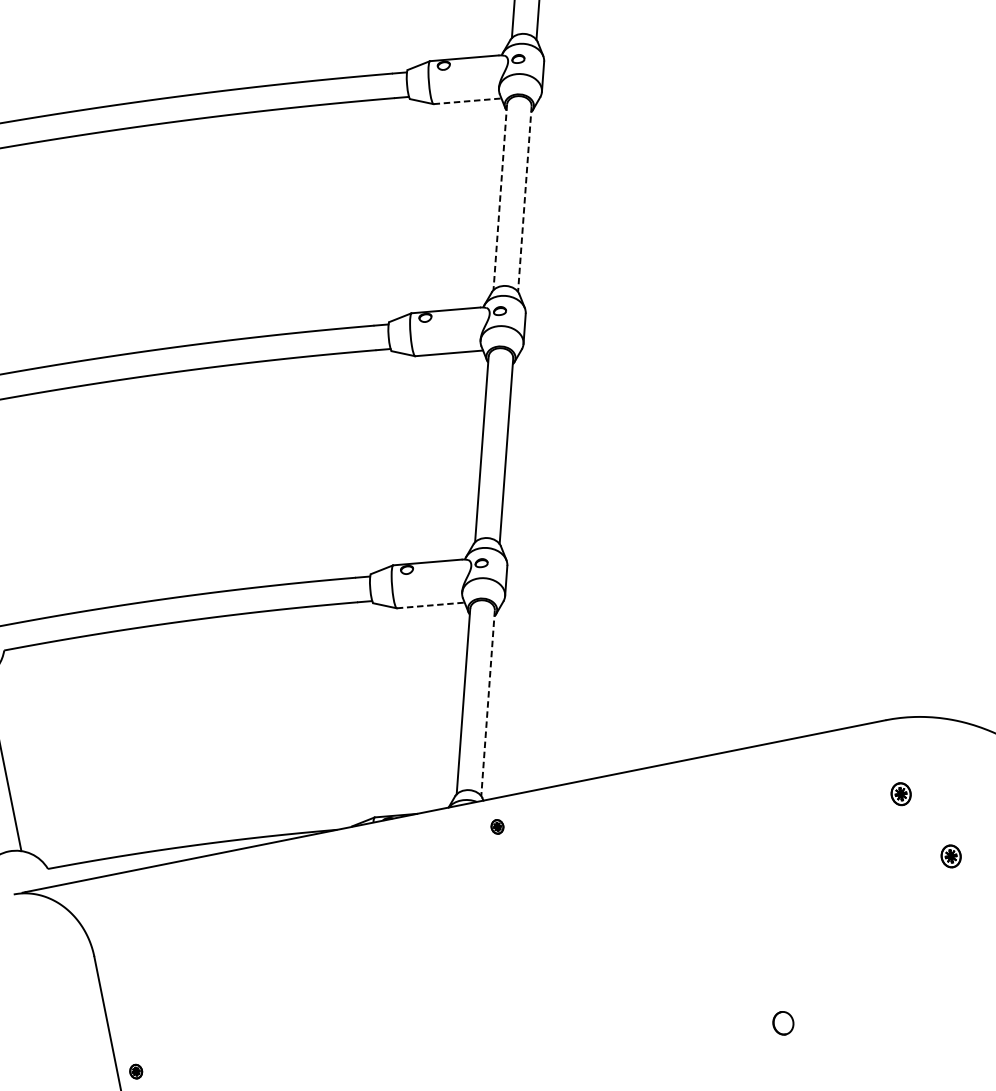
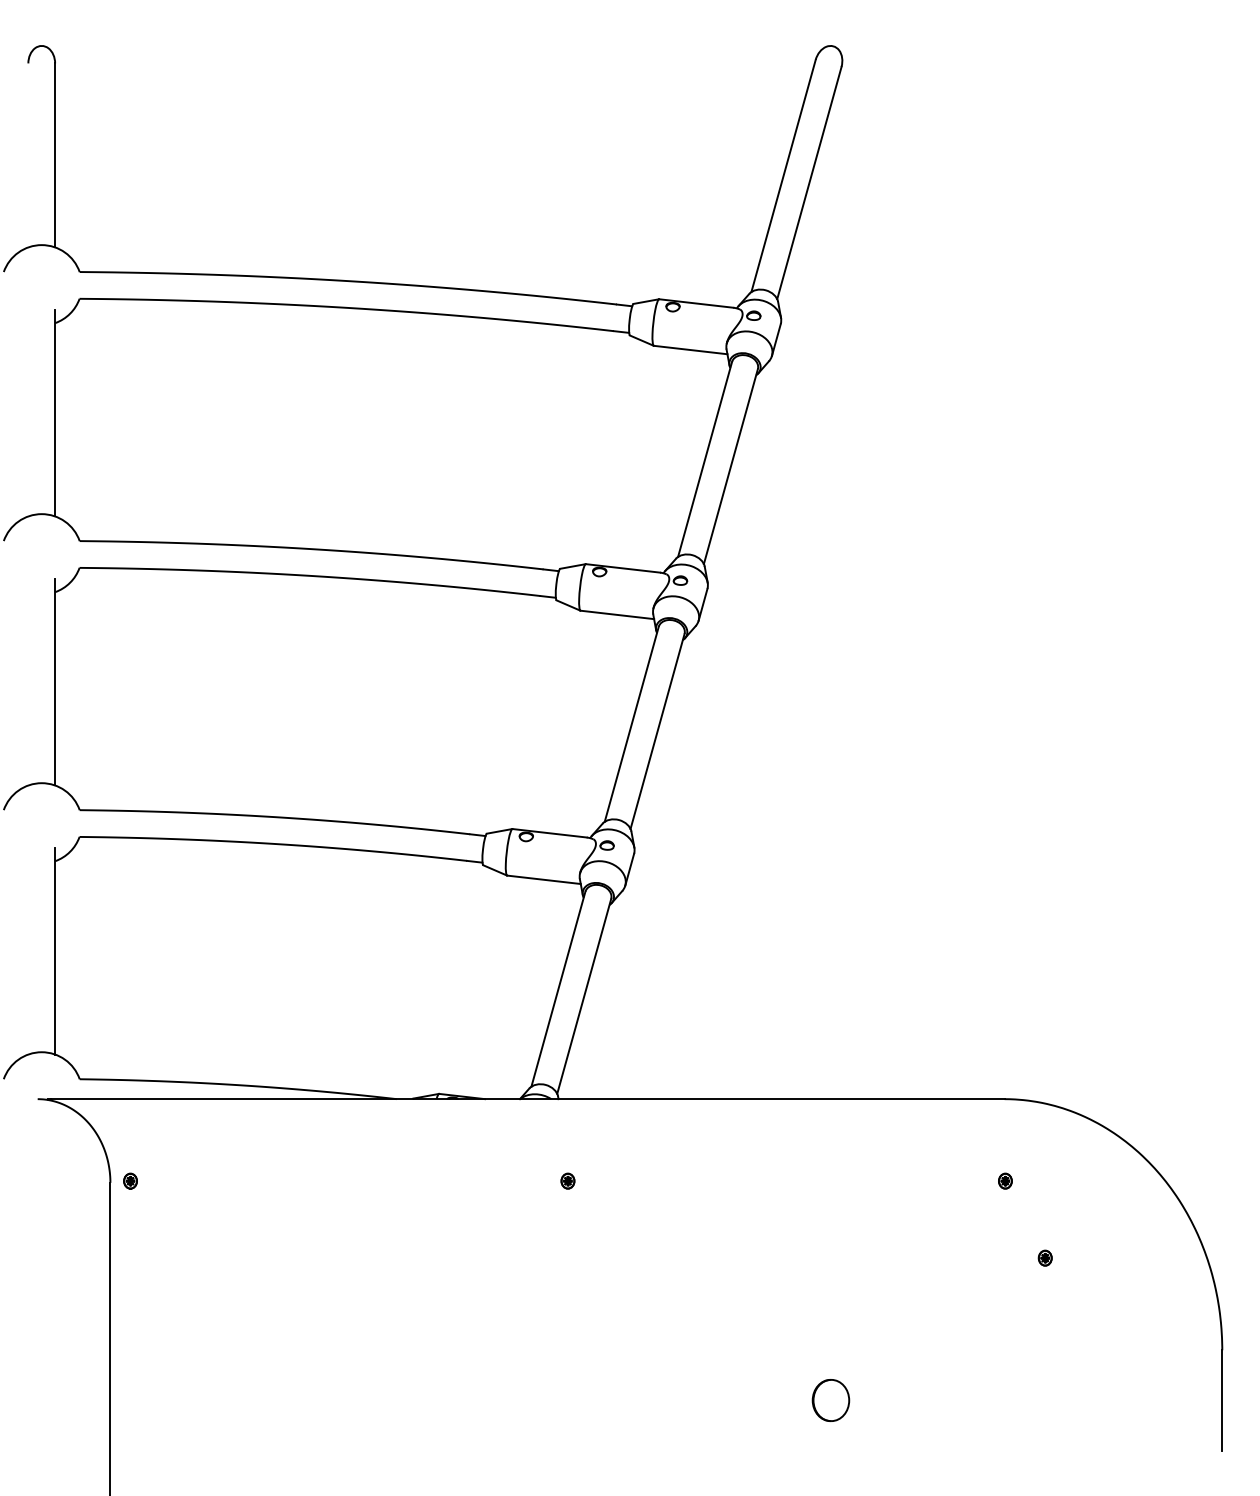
line: (468, 101) -> (691, 350), dashed -> solid
line: (499, 197) -> (704, 459), dashed -> solid
line: (524, 200) -> (730, 467), dashed -> solid
line: (431, 605) -> (544, 879), dashed -> solid
line: (488, 703) -> (584, 996), dashed -> solid
part: (901, 793) -> (1005, 1180), size x0.62
part: (496, 826) -> (567, 1180), moved
part: (950, 855) -> (1044, 1257), size x0.62
part: (782, 1023) -> (830, 1400), size x1.67
part: (136, 1071) -> (130, 1180), moved

